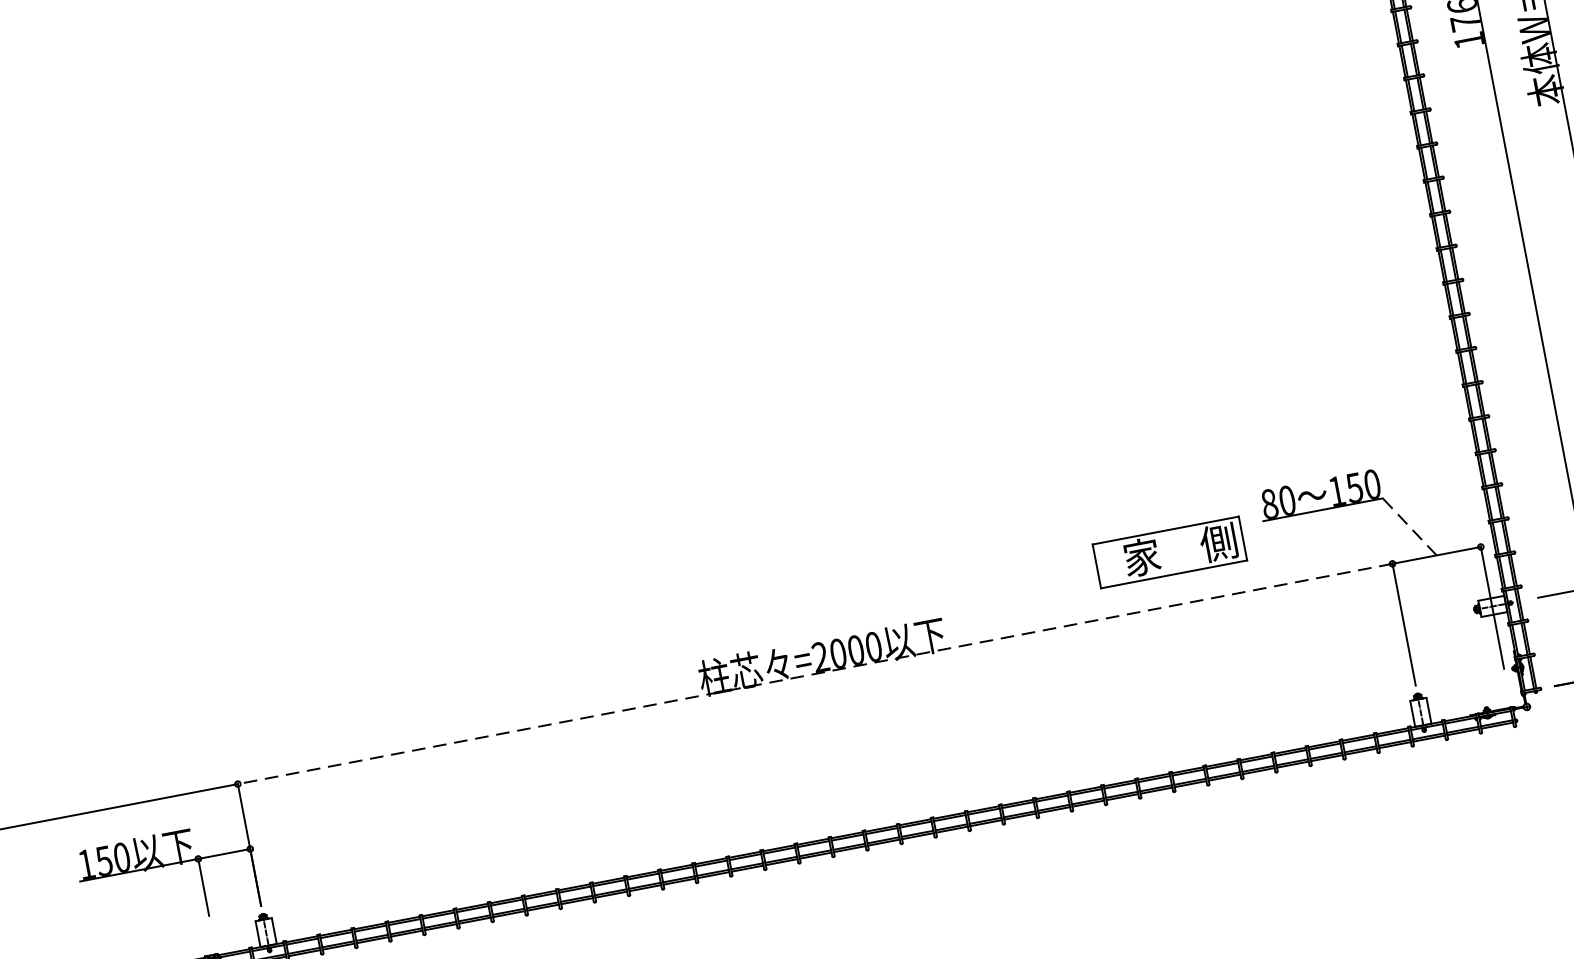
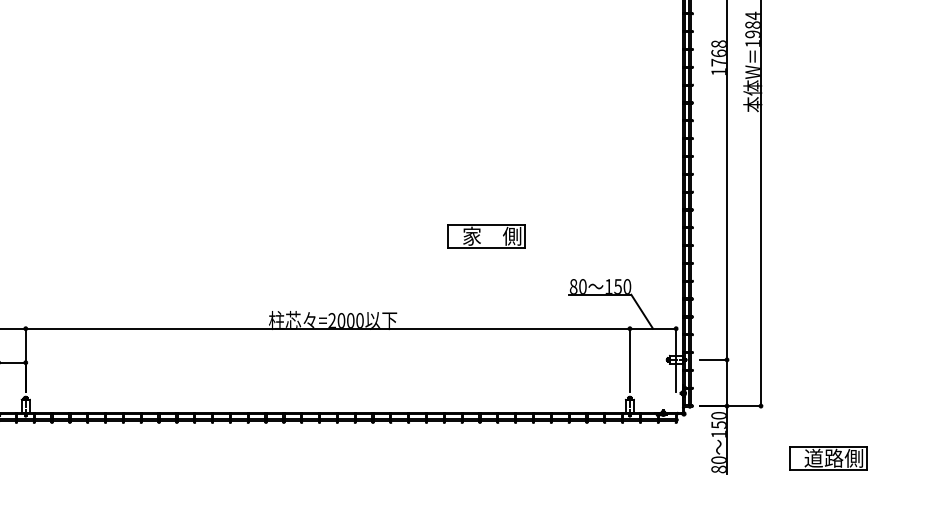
line: (1408, 526) -> (641, 311), dashed -> solid
part: (1169, 552) -> (486, 236), moved
line: (814, 673) -> (327, 328), dashed -> solid

